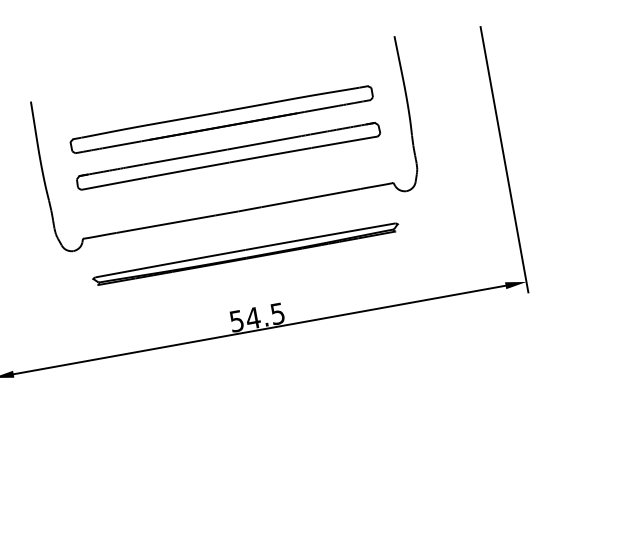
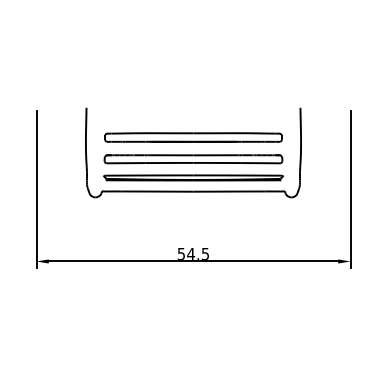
part: (245, 253) -> (193, 177), moved

